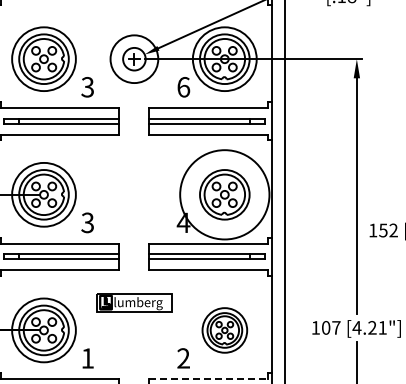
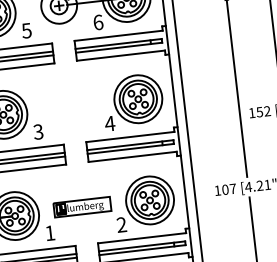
text: (87, 86) -> (26, 30), 3 -> 5
circle: (224, 194) -> (138, 99), size x0.71
part: (134, 302) -> (82, 206), moved
part: (224, 330) -> (149, 200), size x1.43
line: (208, 379) -> (142, 238), dashed -> solid

